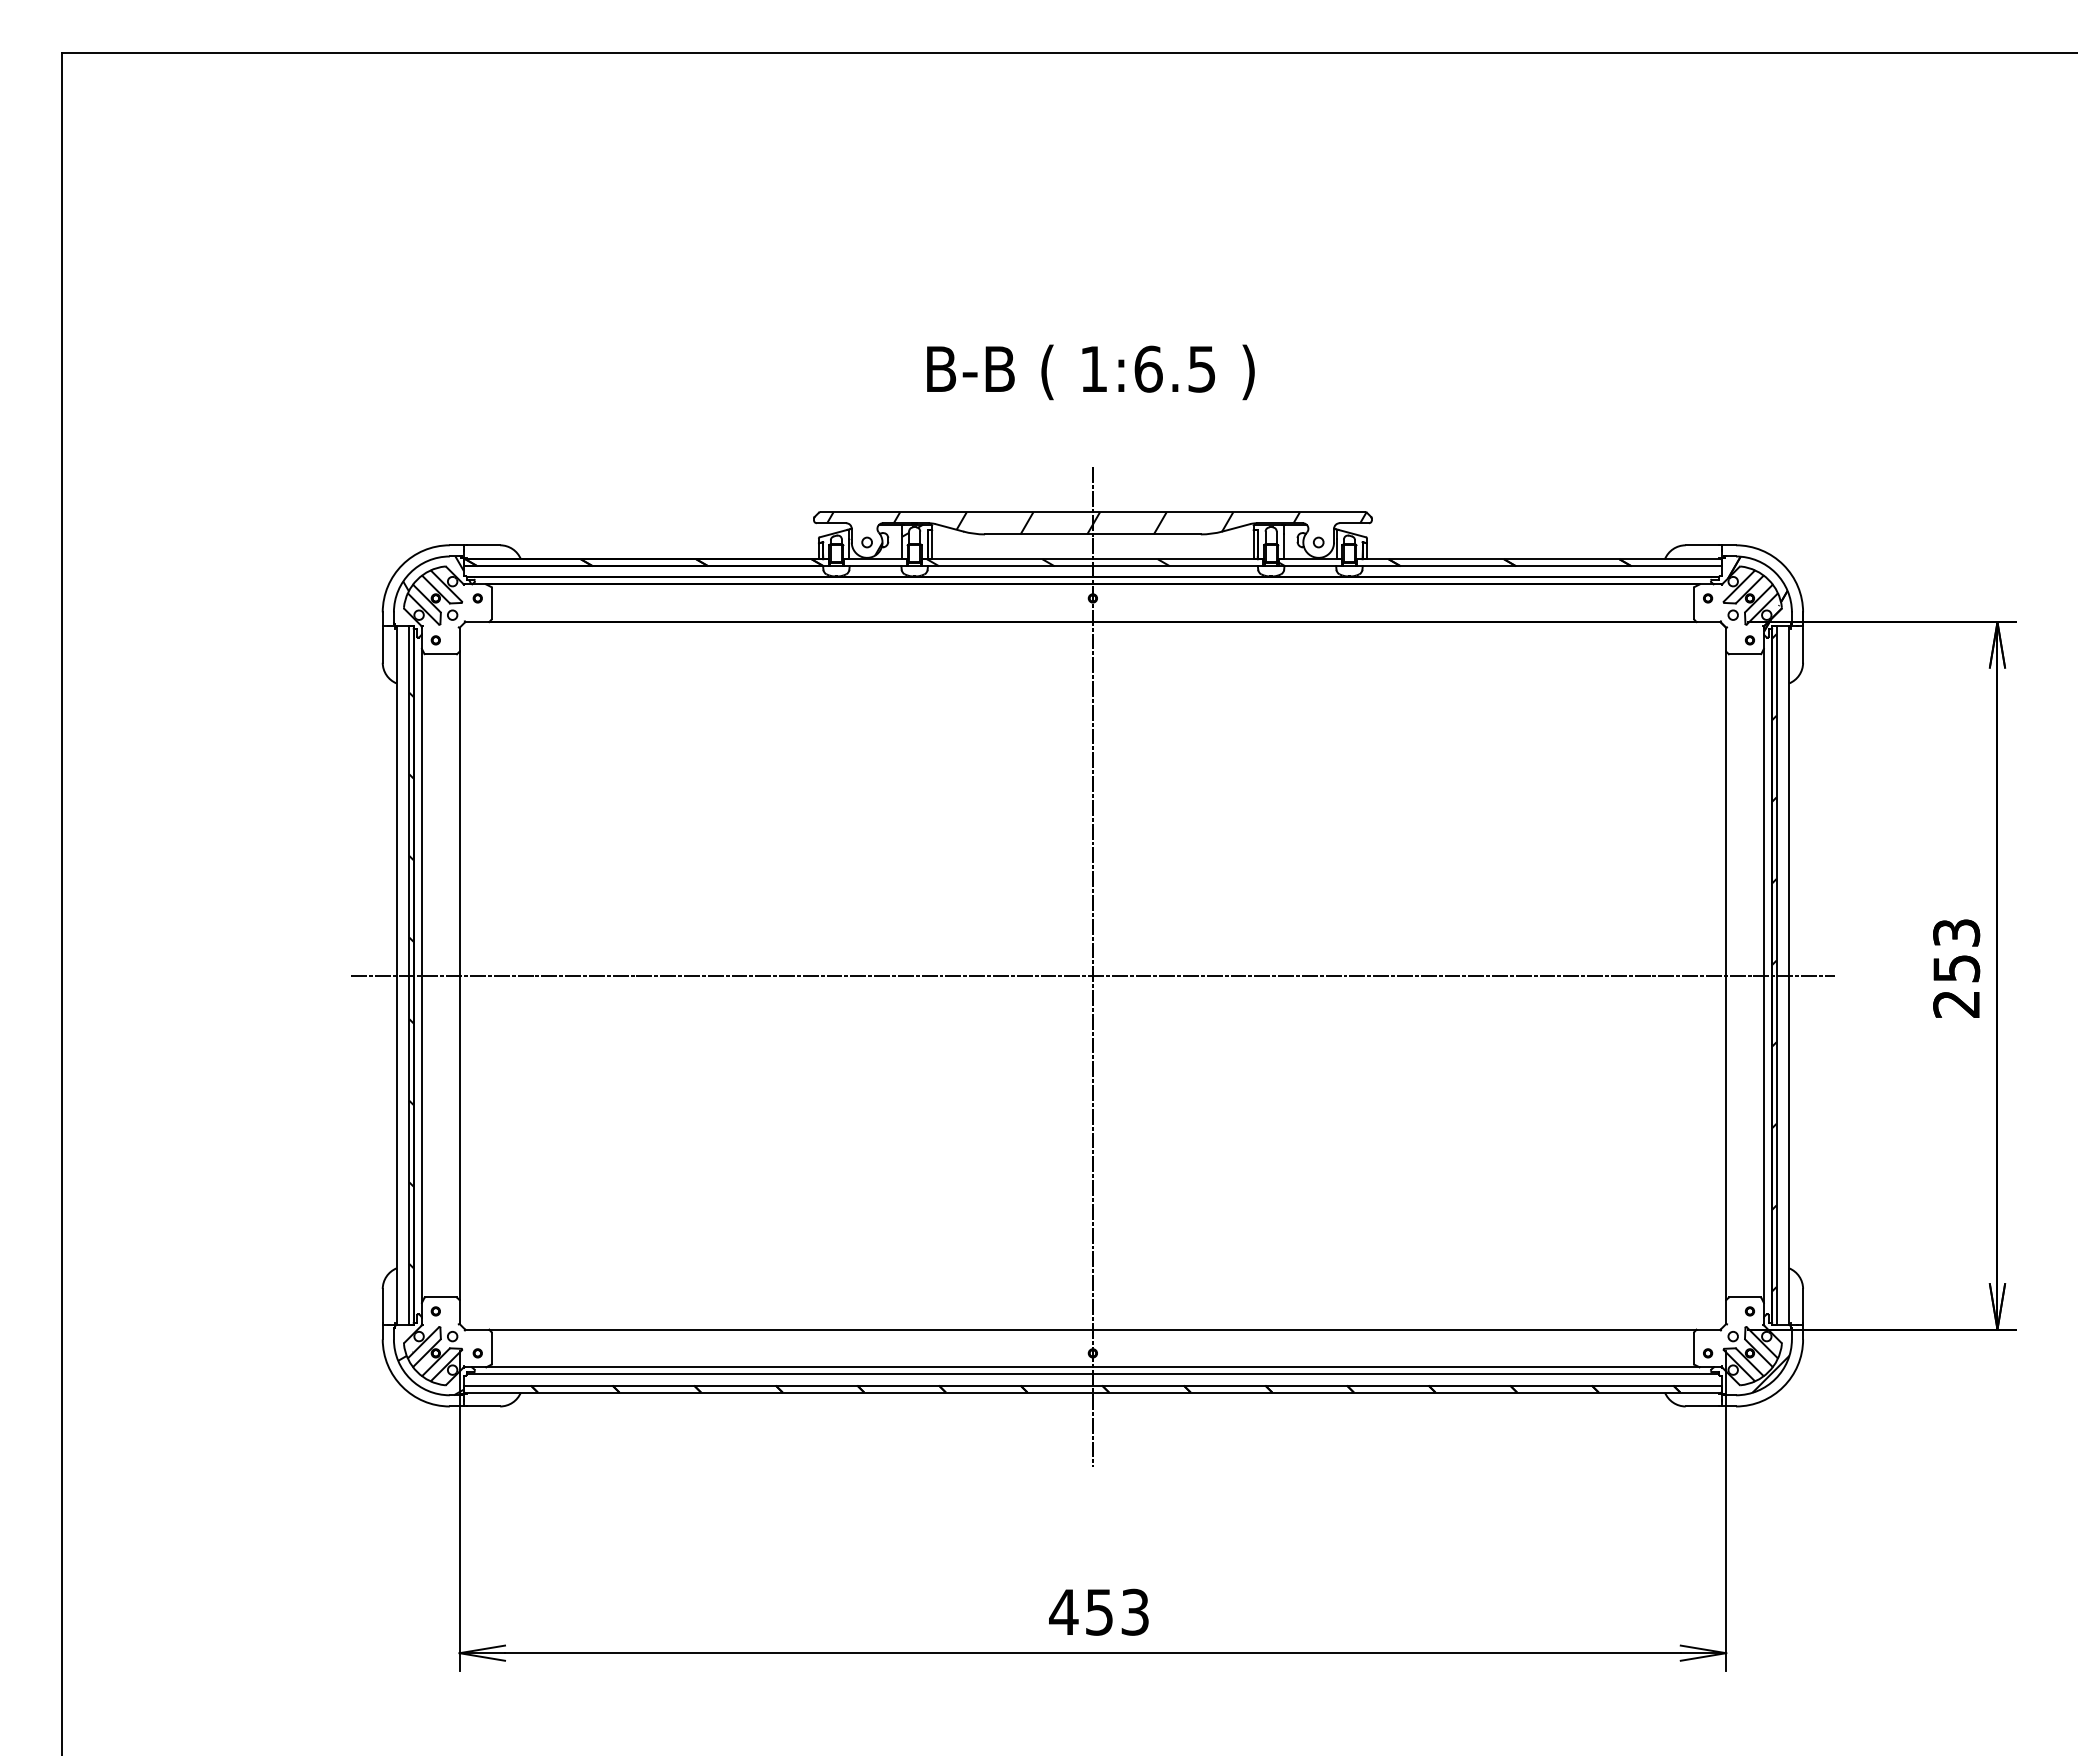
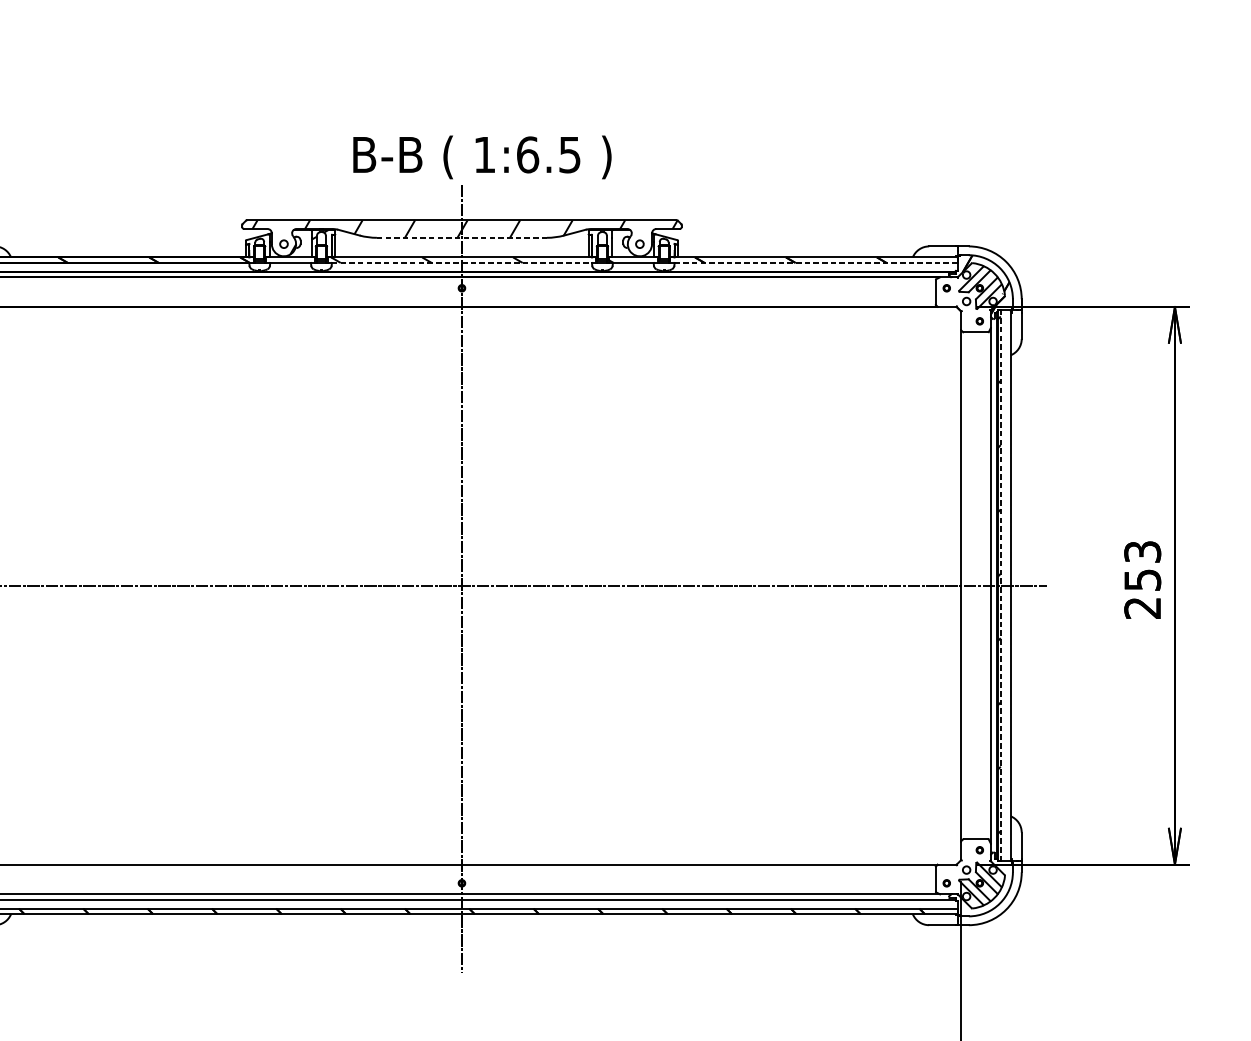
text: (1090, 372) -> (482, 157), moved
line: (1092, 534) -> (461, 237), solid -> dashed
line: (1092, 566) -> (461, 263), solid -> dashed
line: (1542, 566) -> (816, 263), solid -> dashed
line: (1776, 975) -> (1000, 585), solid -> dashed
hatch: (1770, 1373) -> (996, 899), removed

